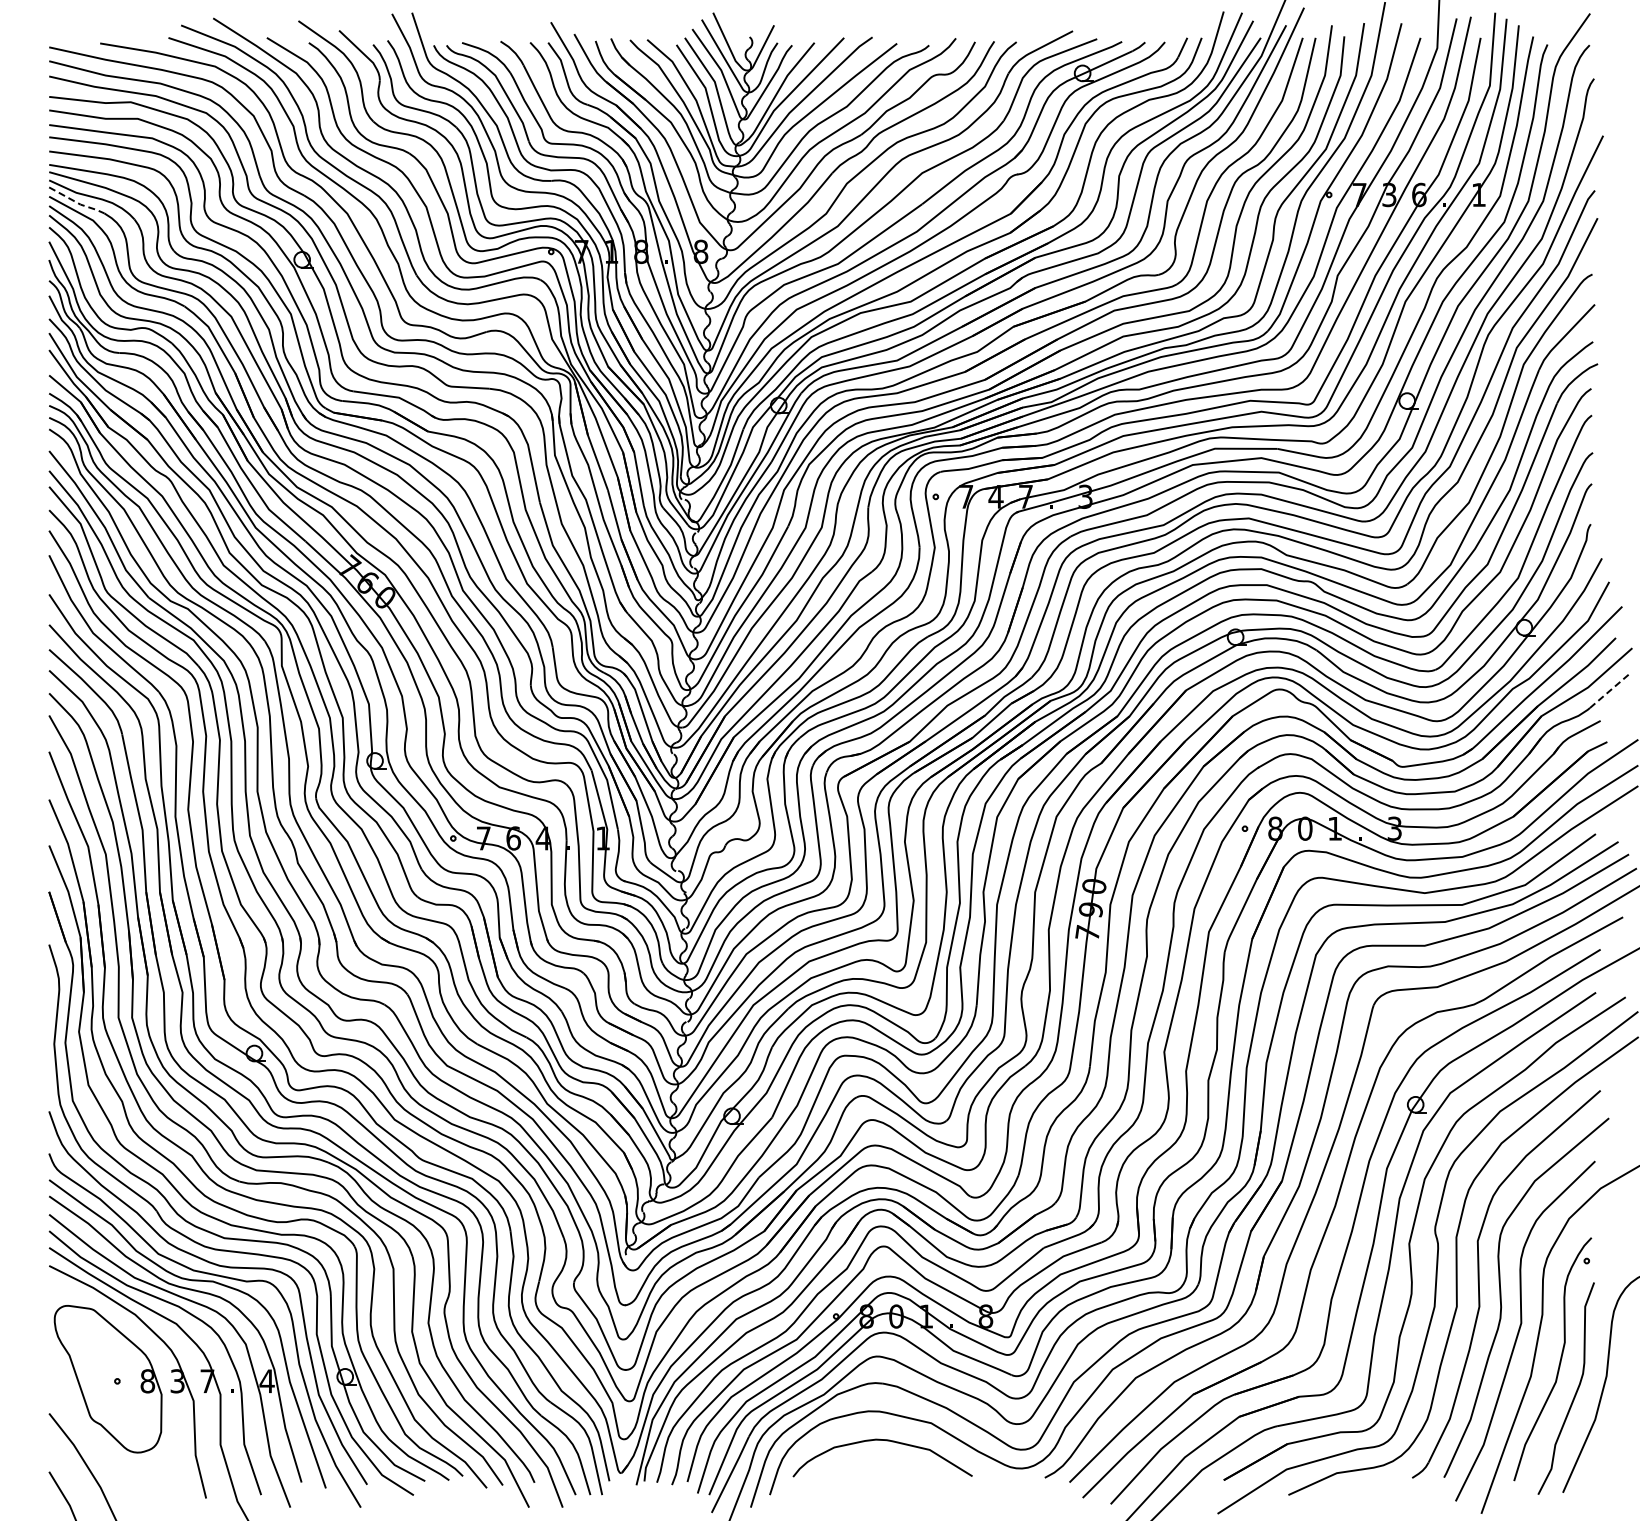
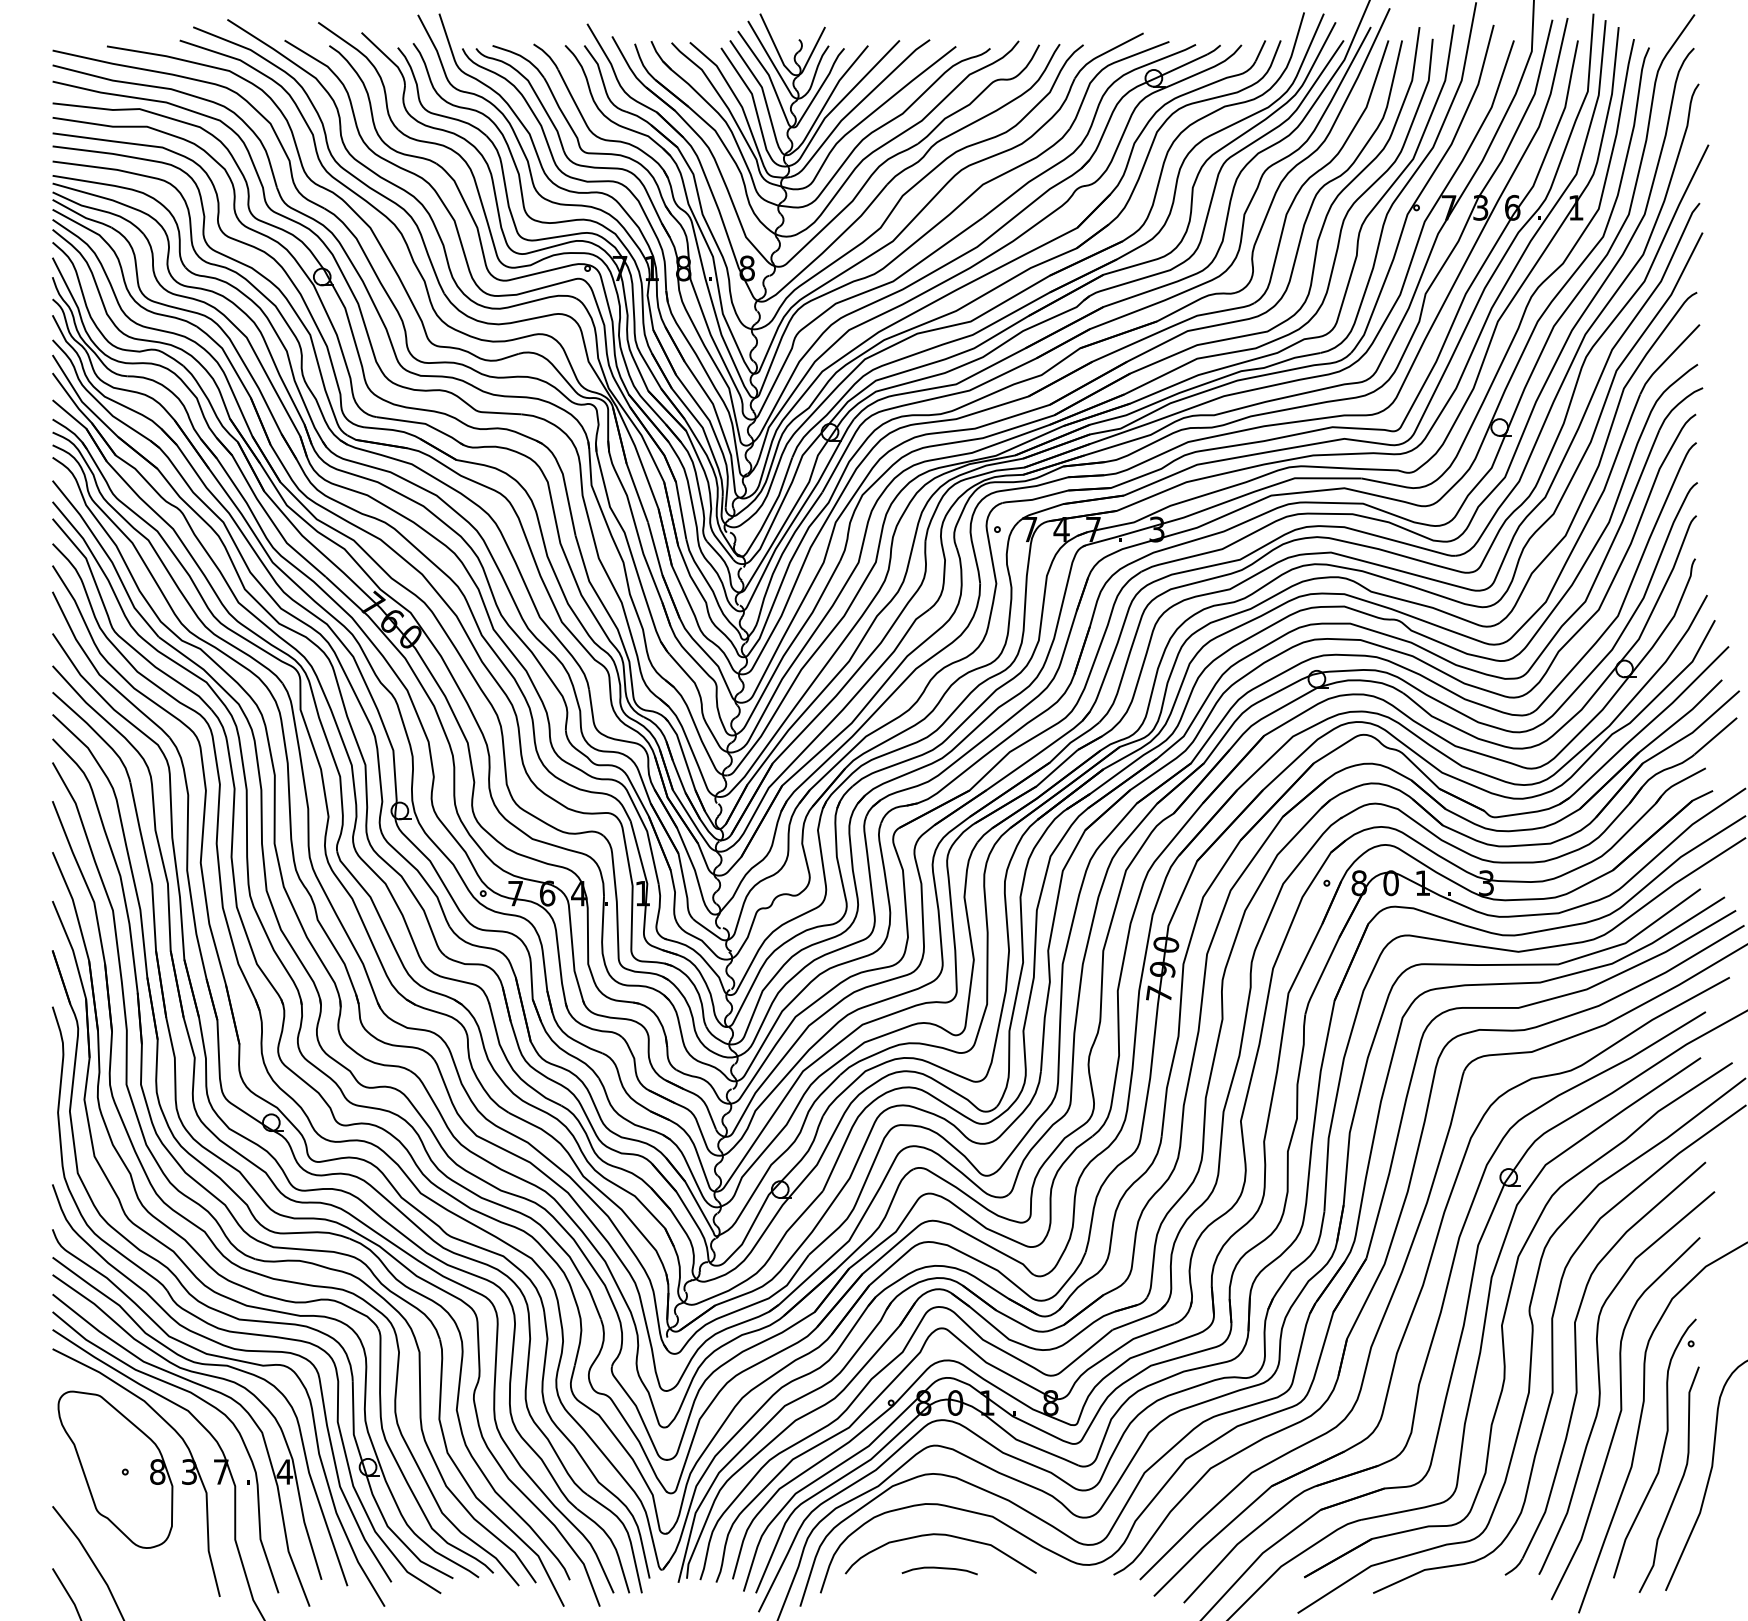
line: (77, 202) -> (82, 215), dashed -> solid
line: (1610, 690) -> (1716, 735), dashed -> solid
curve: (881, 1472) -> (939, 1569), added

